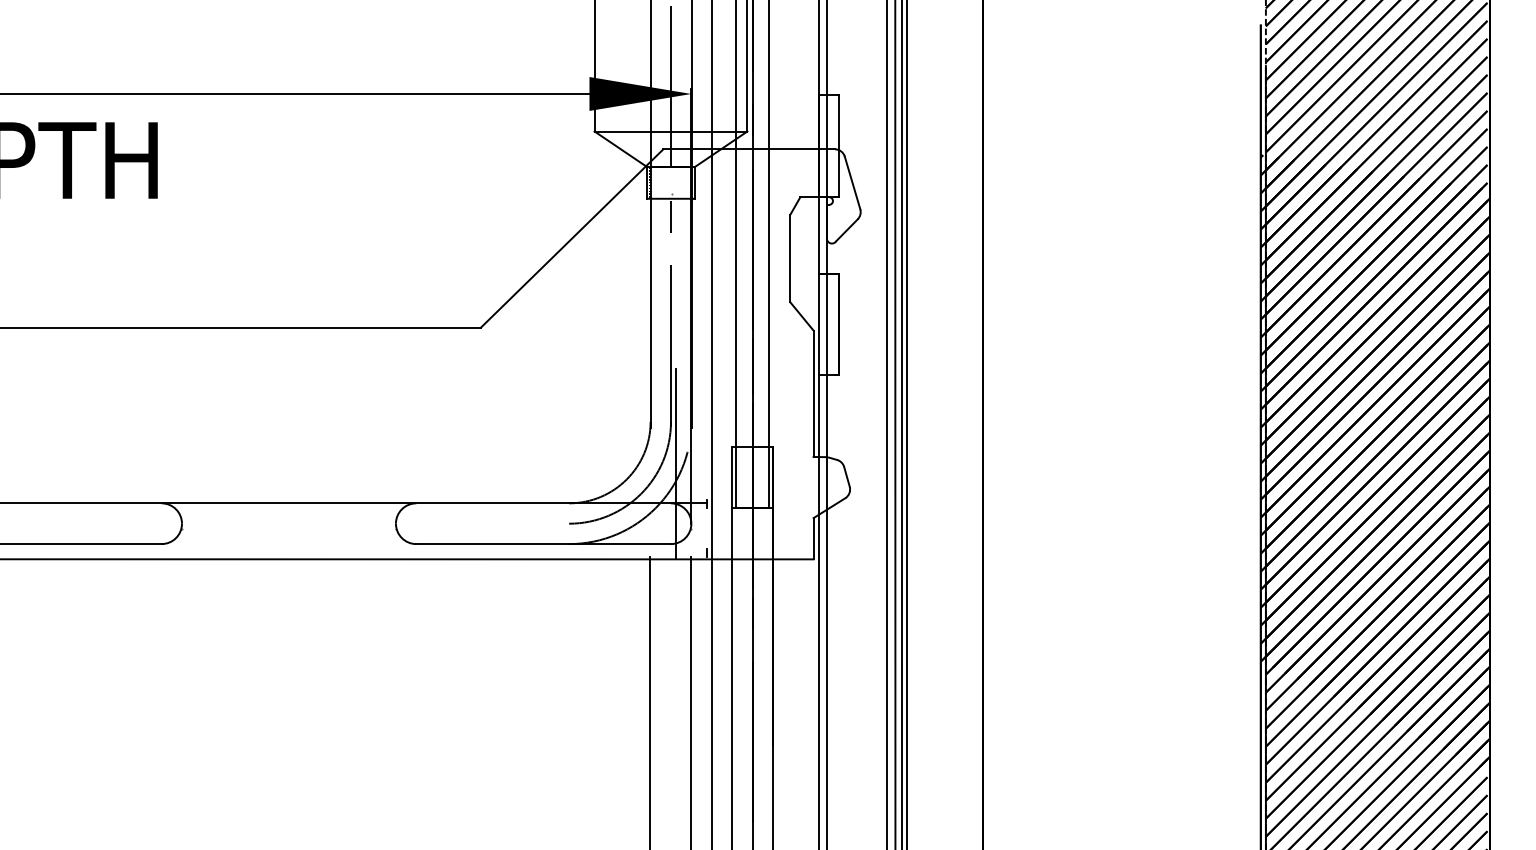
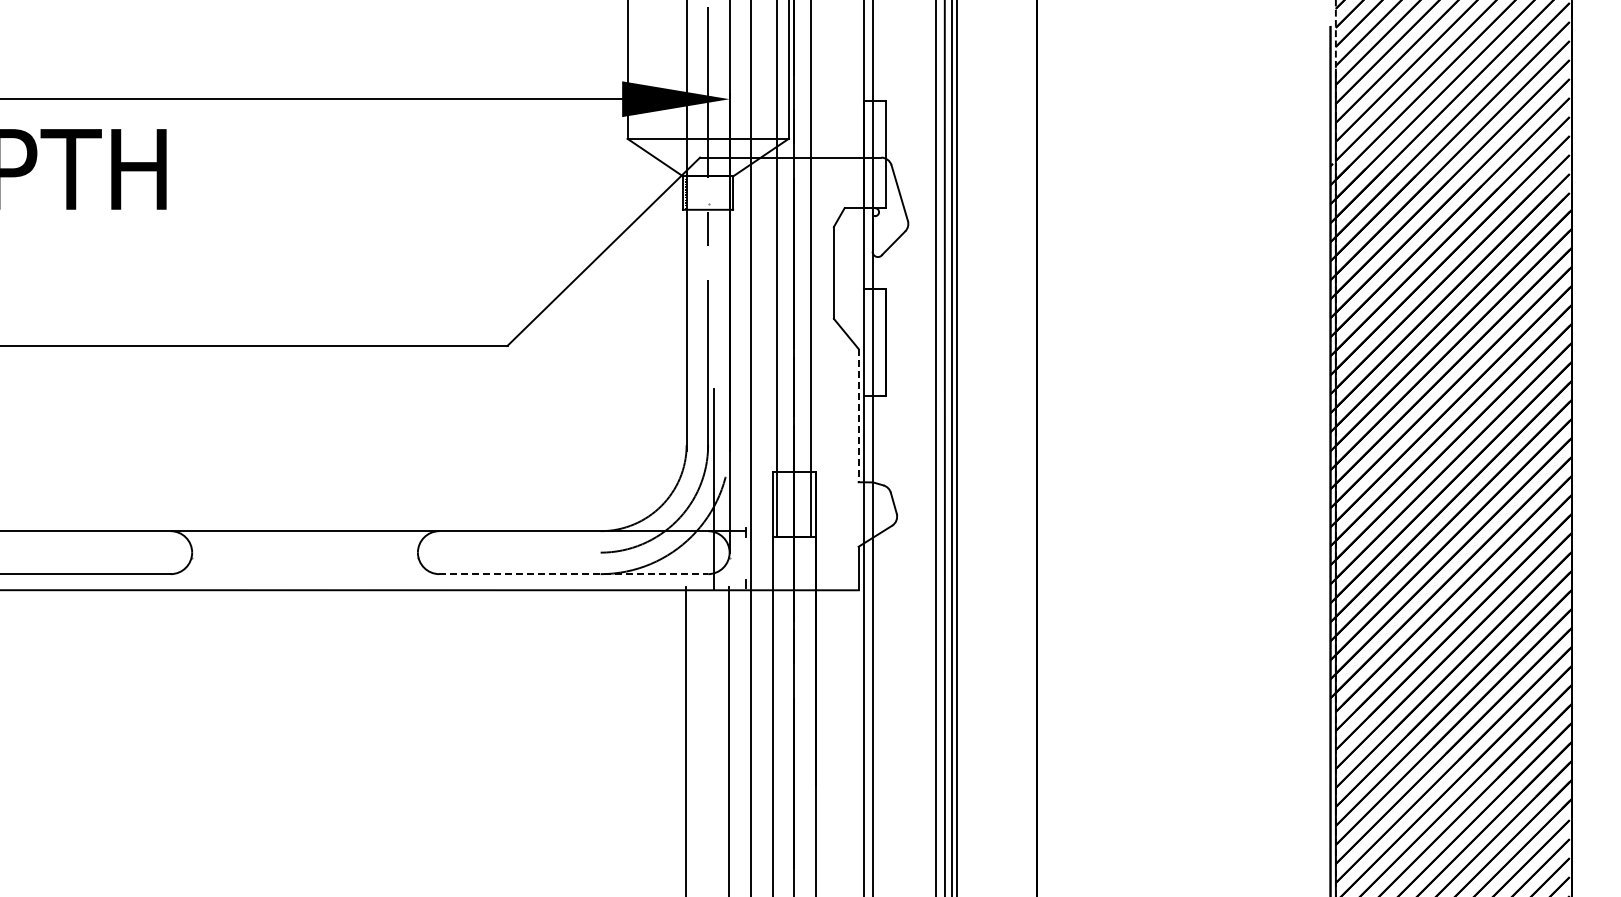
line: (813, 393) -> (858, 415), solid -> dashed
line: (544, 544) -> (574, 574), solid -> dashed

